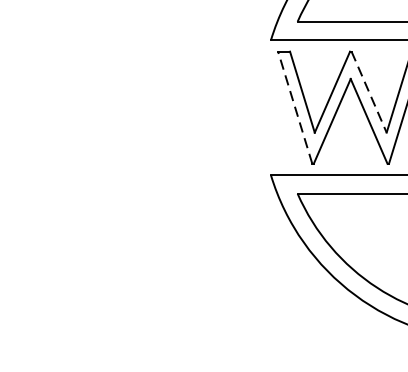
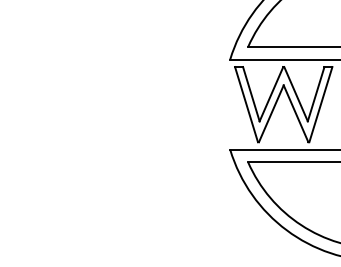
line: (369, 92) -> (296, 94), dashed -> solid
line: (295, 107) -> (246, 104), dashed -> solid

